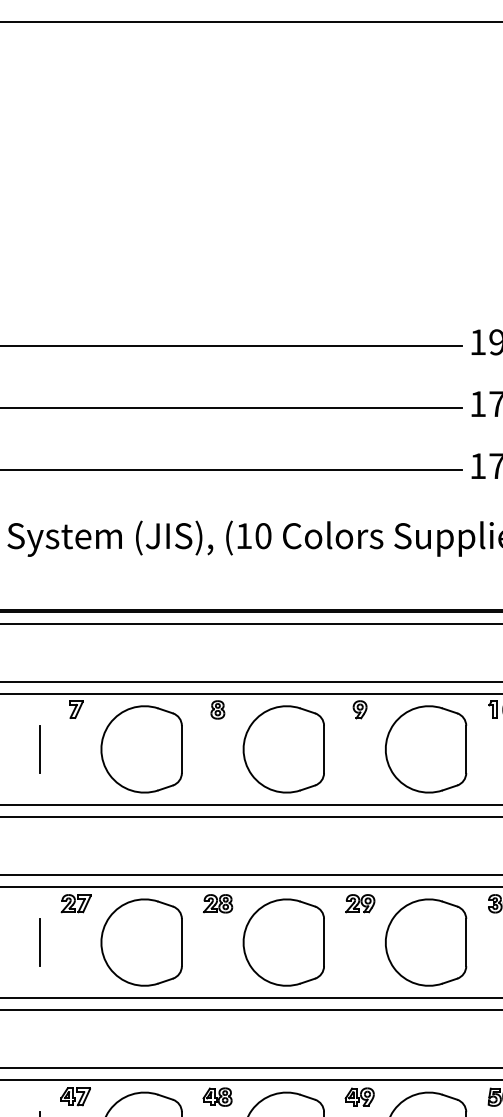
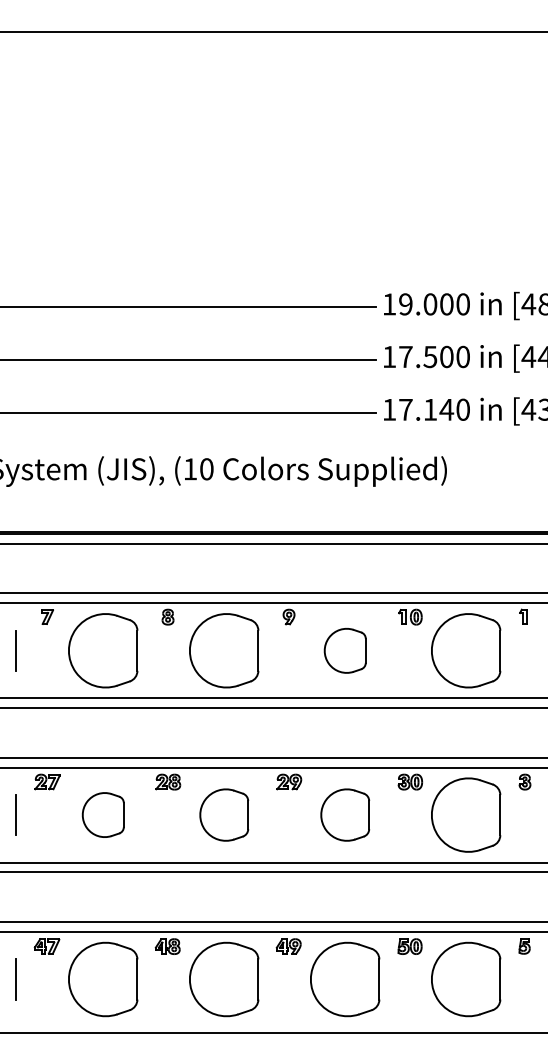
part: (426, 749) -> (345, 650), size x0.6
part: (142, 941) -> (103, 814), size x0.6
part: (284, 941) -> (224, 814), size x0.7
part: (426, 941) -> (345, 814), size x0.7

